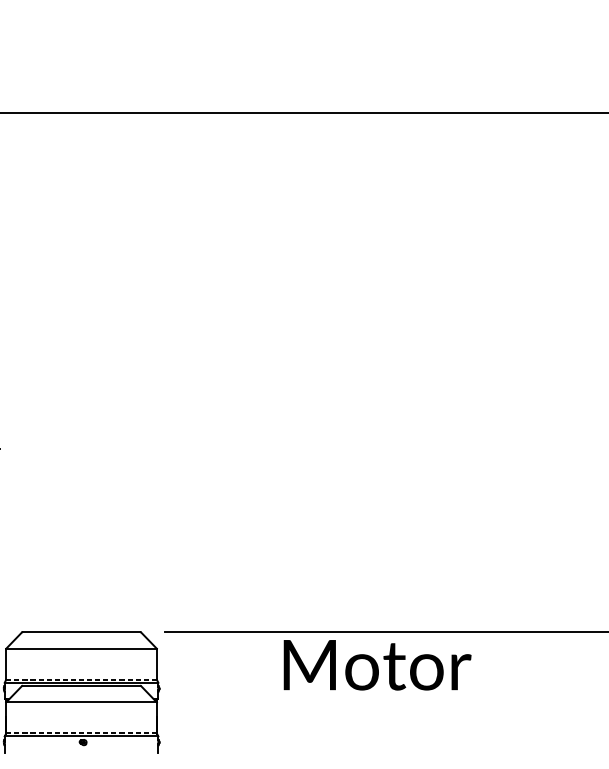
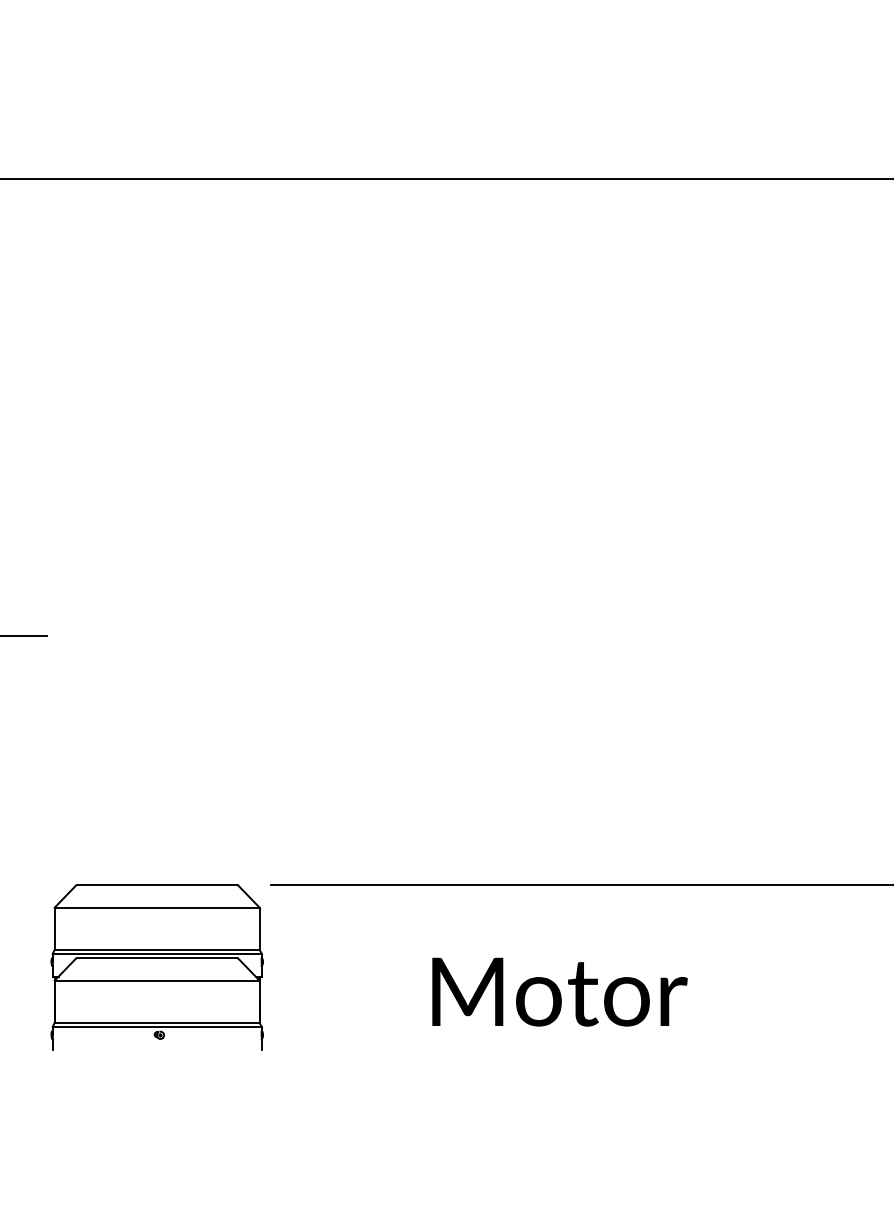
text: (377, 664) -> (559, 991), moved
line: (81, 679) -> (157, 949), dashed -> solid
line: (81, 733) -> (157, 1022), dashed -> solid

